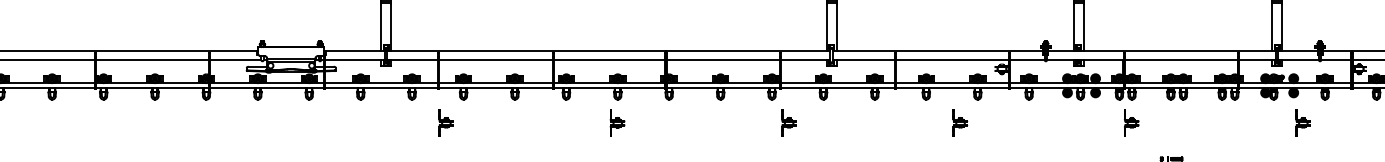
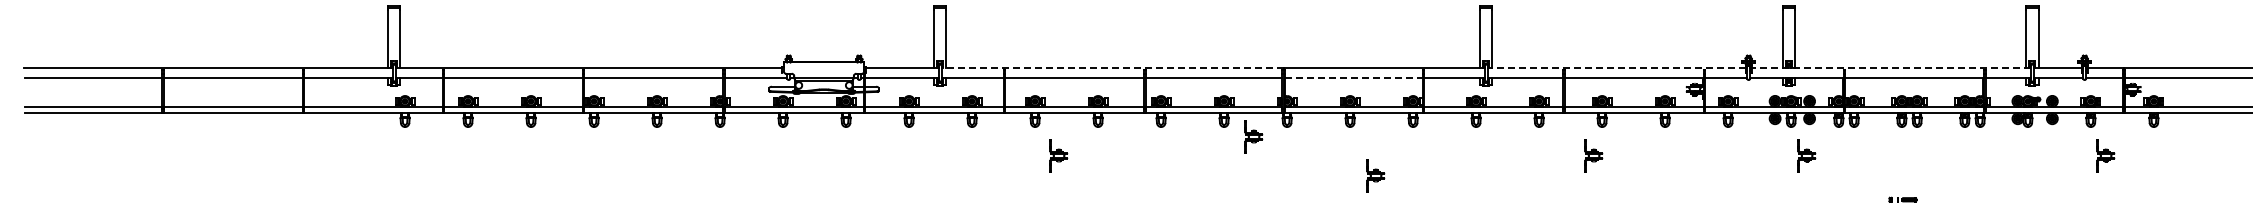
line: (526, 51) -> (1112, 67), solid -> dashed
line: (938, 51) -> (1616, 67), solid -> dashed
line: (1161, 51) -> (1890, 67), solid -> dashed
line: (724, 60) -> (1354, 78), solid -> dashed
part: (445, 122) -> (1058, 155), moved
part: (617, 122) -> (1253, 136), moved
part: (788, 122) -> (1375, 175), moved
part: (960, 122) -> (1593, 155), moved
part: (1131, 122) -> (1806, 155), moved
part: (1302, 122) -> (2105, 155), moved

